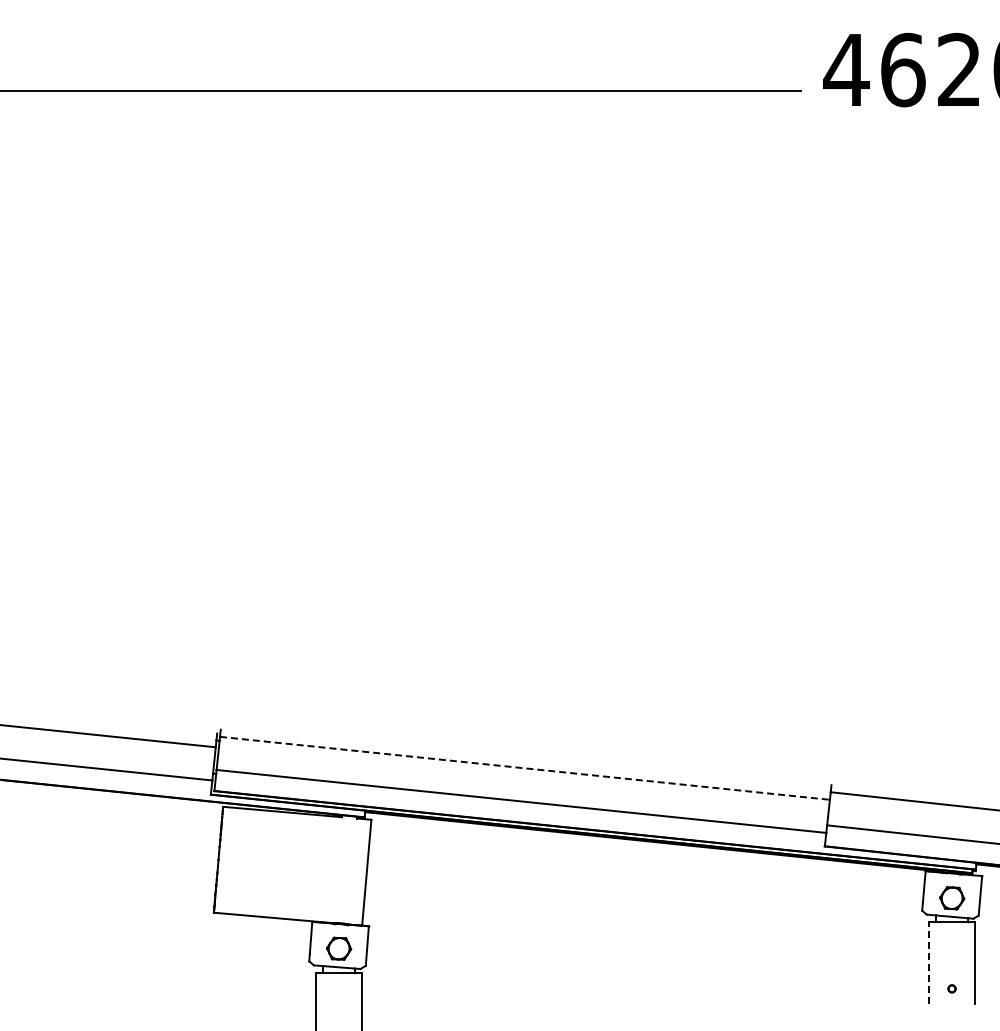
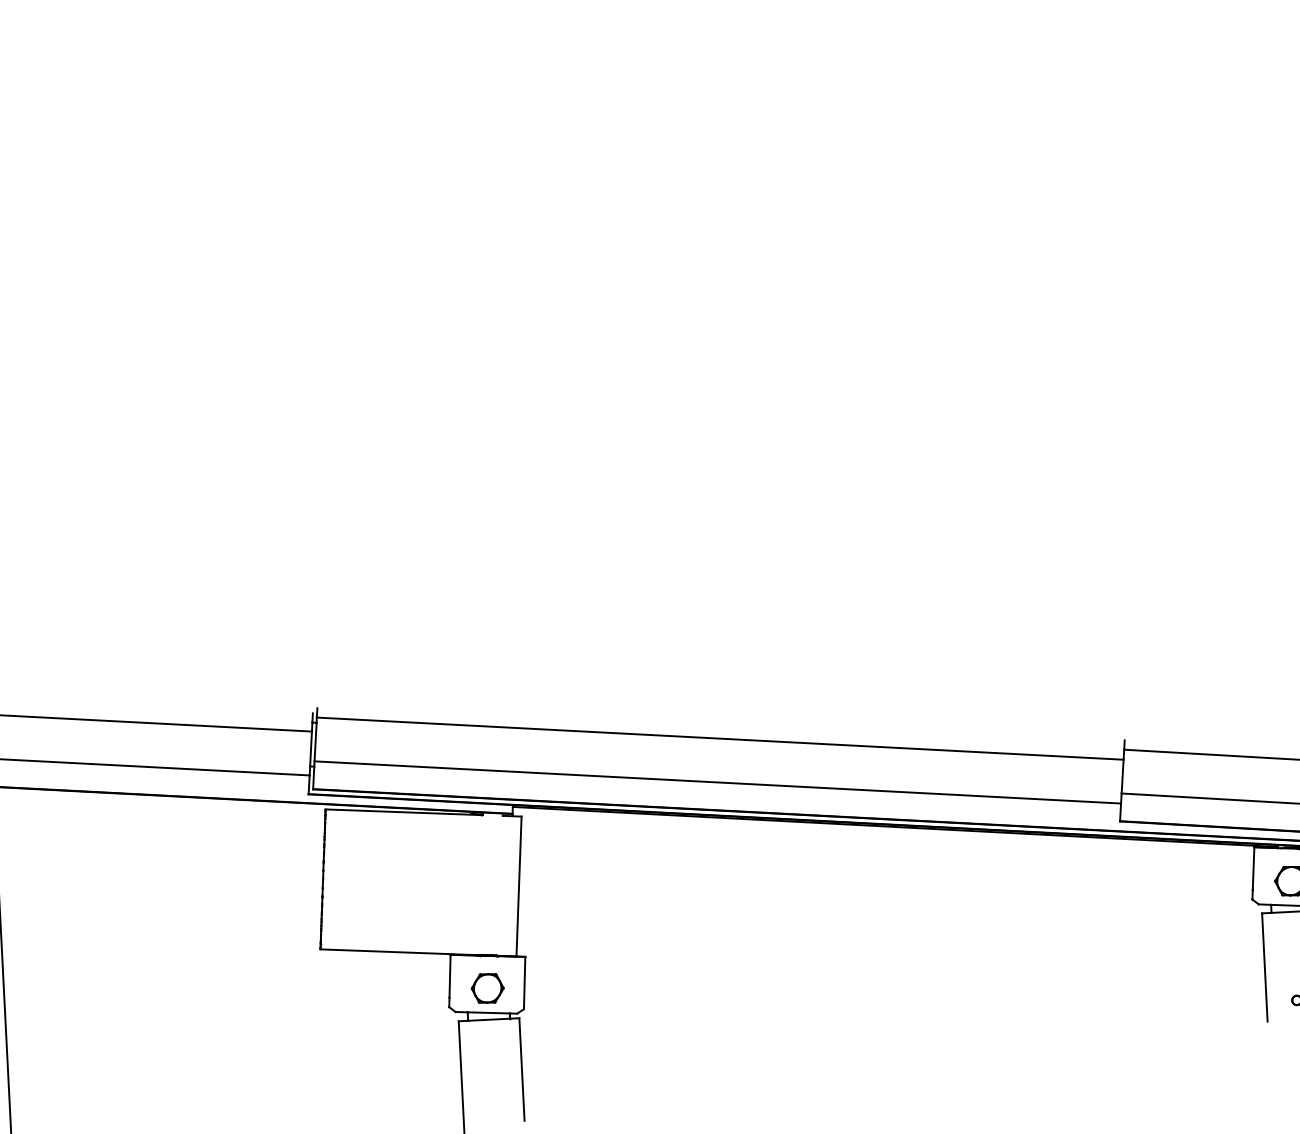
line: (524, 768) -> (719, 738), dashed -> solid
line: (929, 962) -> (1265, 967), dashed -> solid

